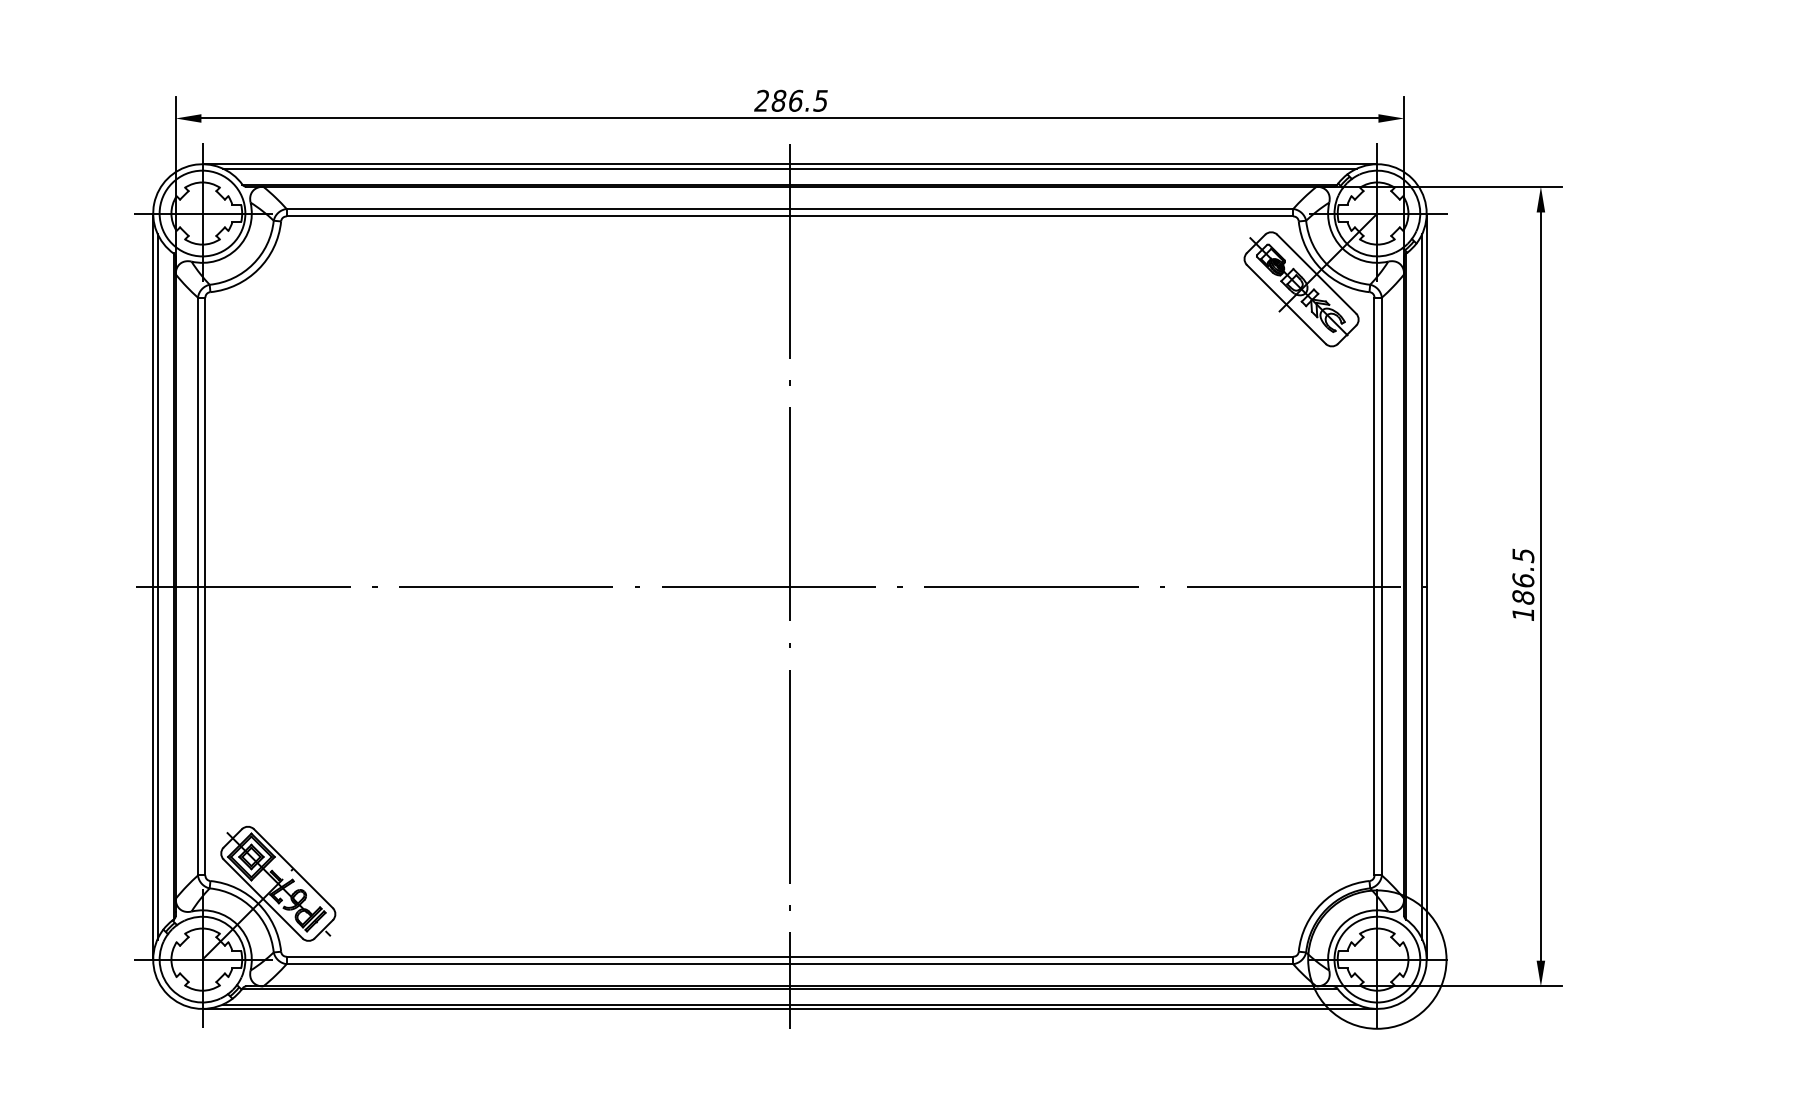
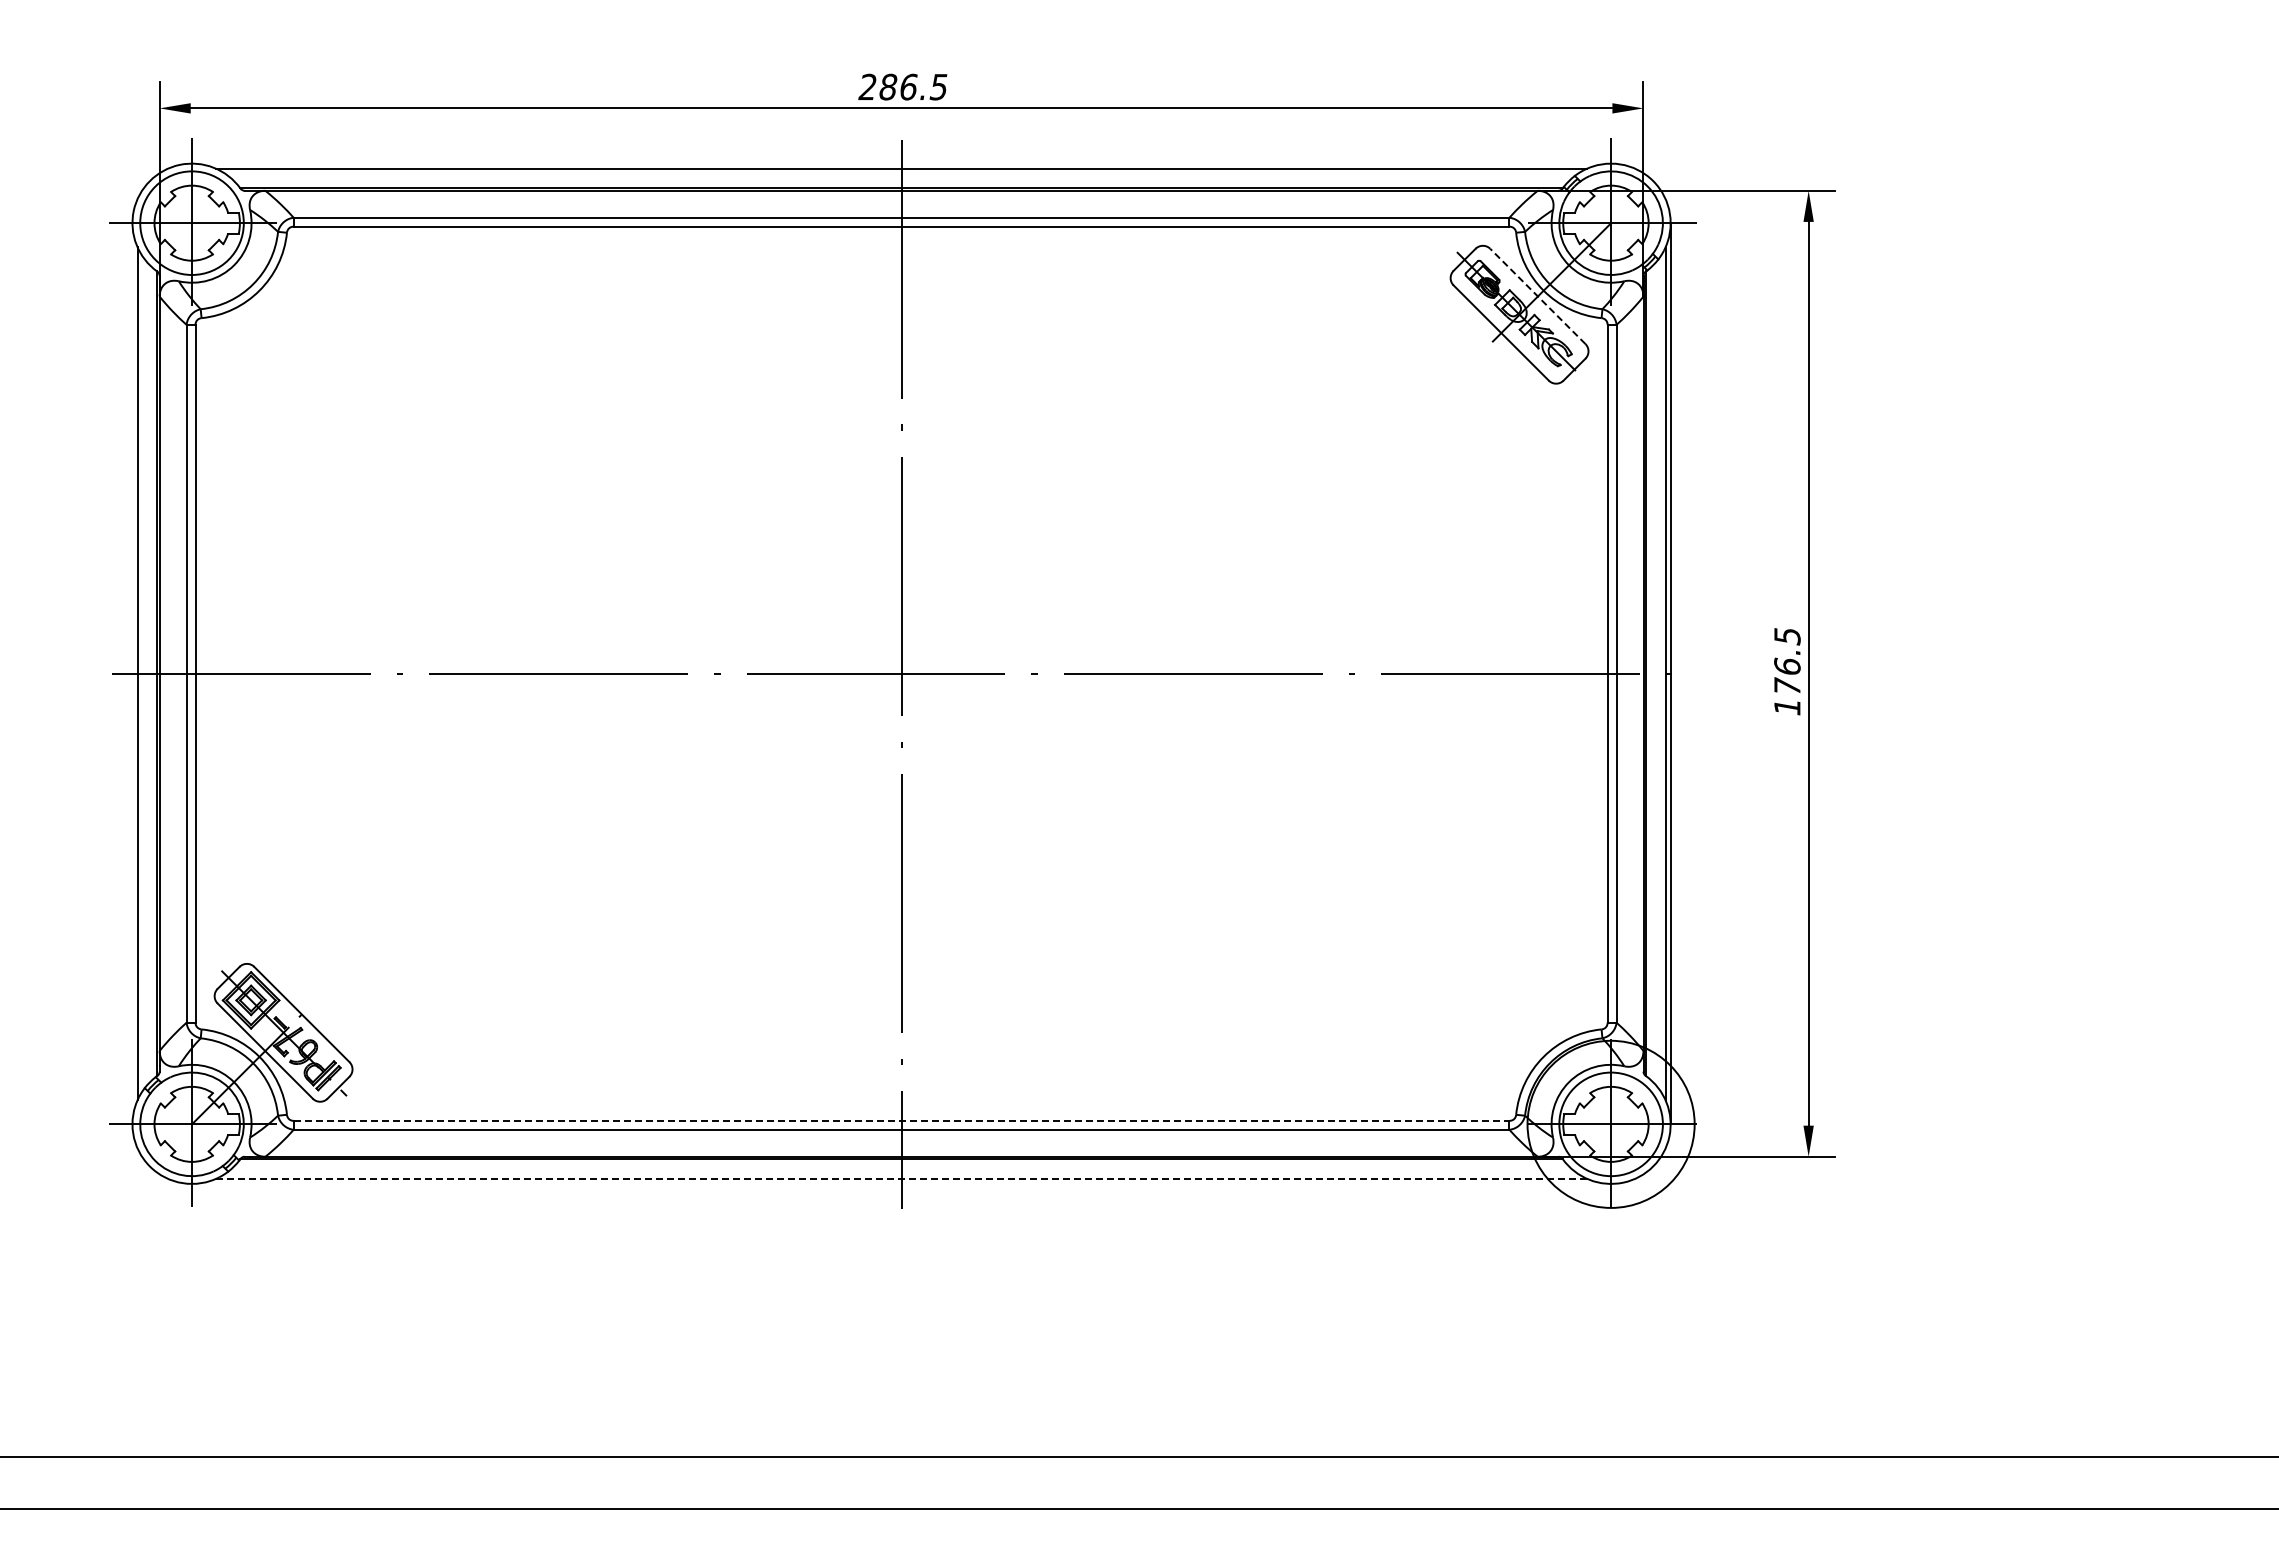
line: (789, 164) -> (901, 163), removed
line: (1316, 274) -> (1537, 296), solid -> dashed
line: (153, 586) -> (132, 673), removed
text: (1523, 597) -> (1787, 686), 186.5 -> 176.5
line: (789, 956) -> (901, 1120), solid -> dashed
line: (790, 1004) -> (902, 1178), solid -> dashed
line: (789, 1008) -> (901, 1183), removed

